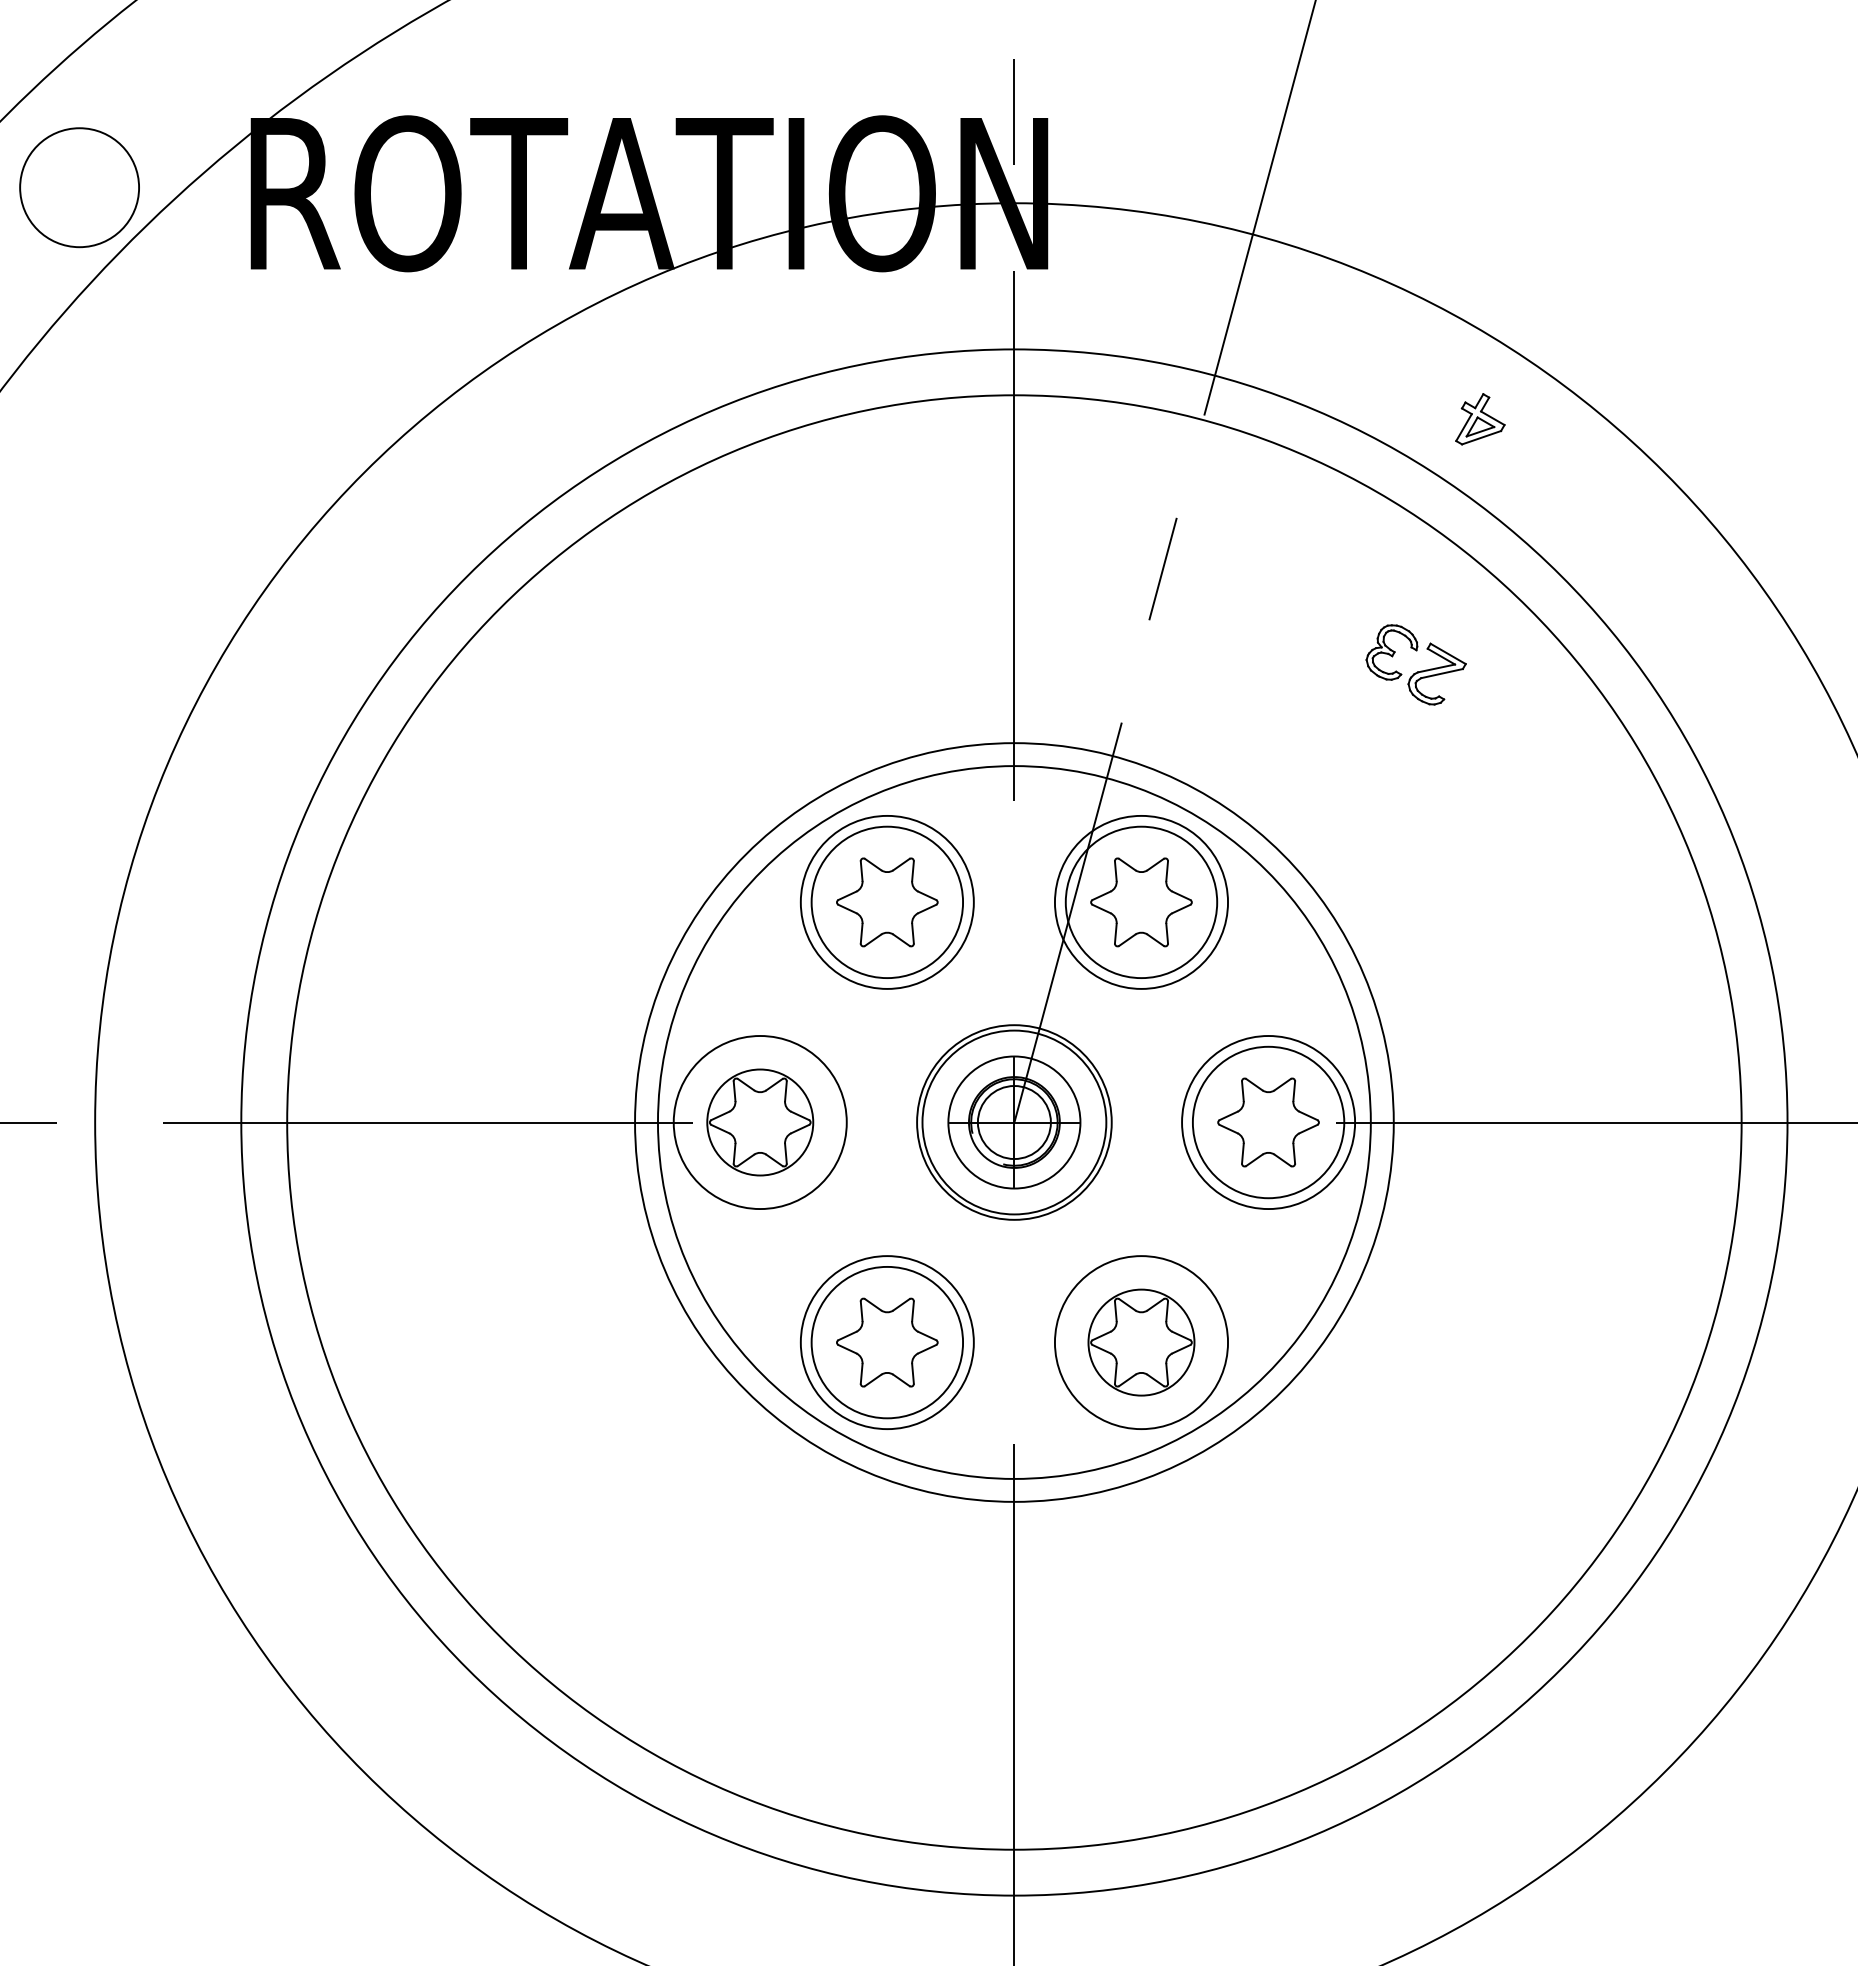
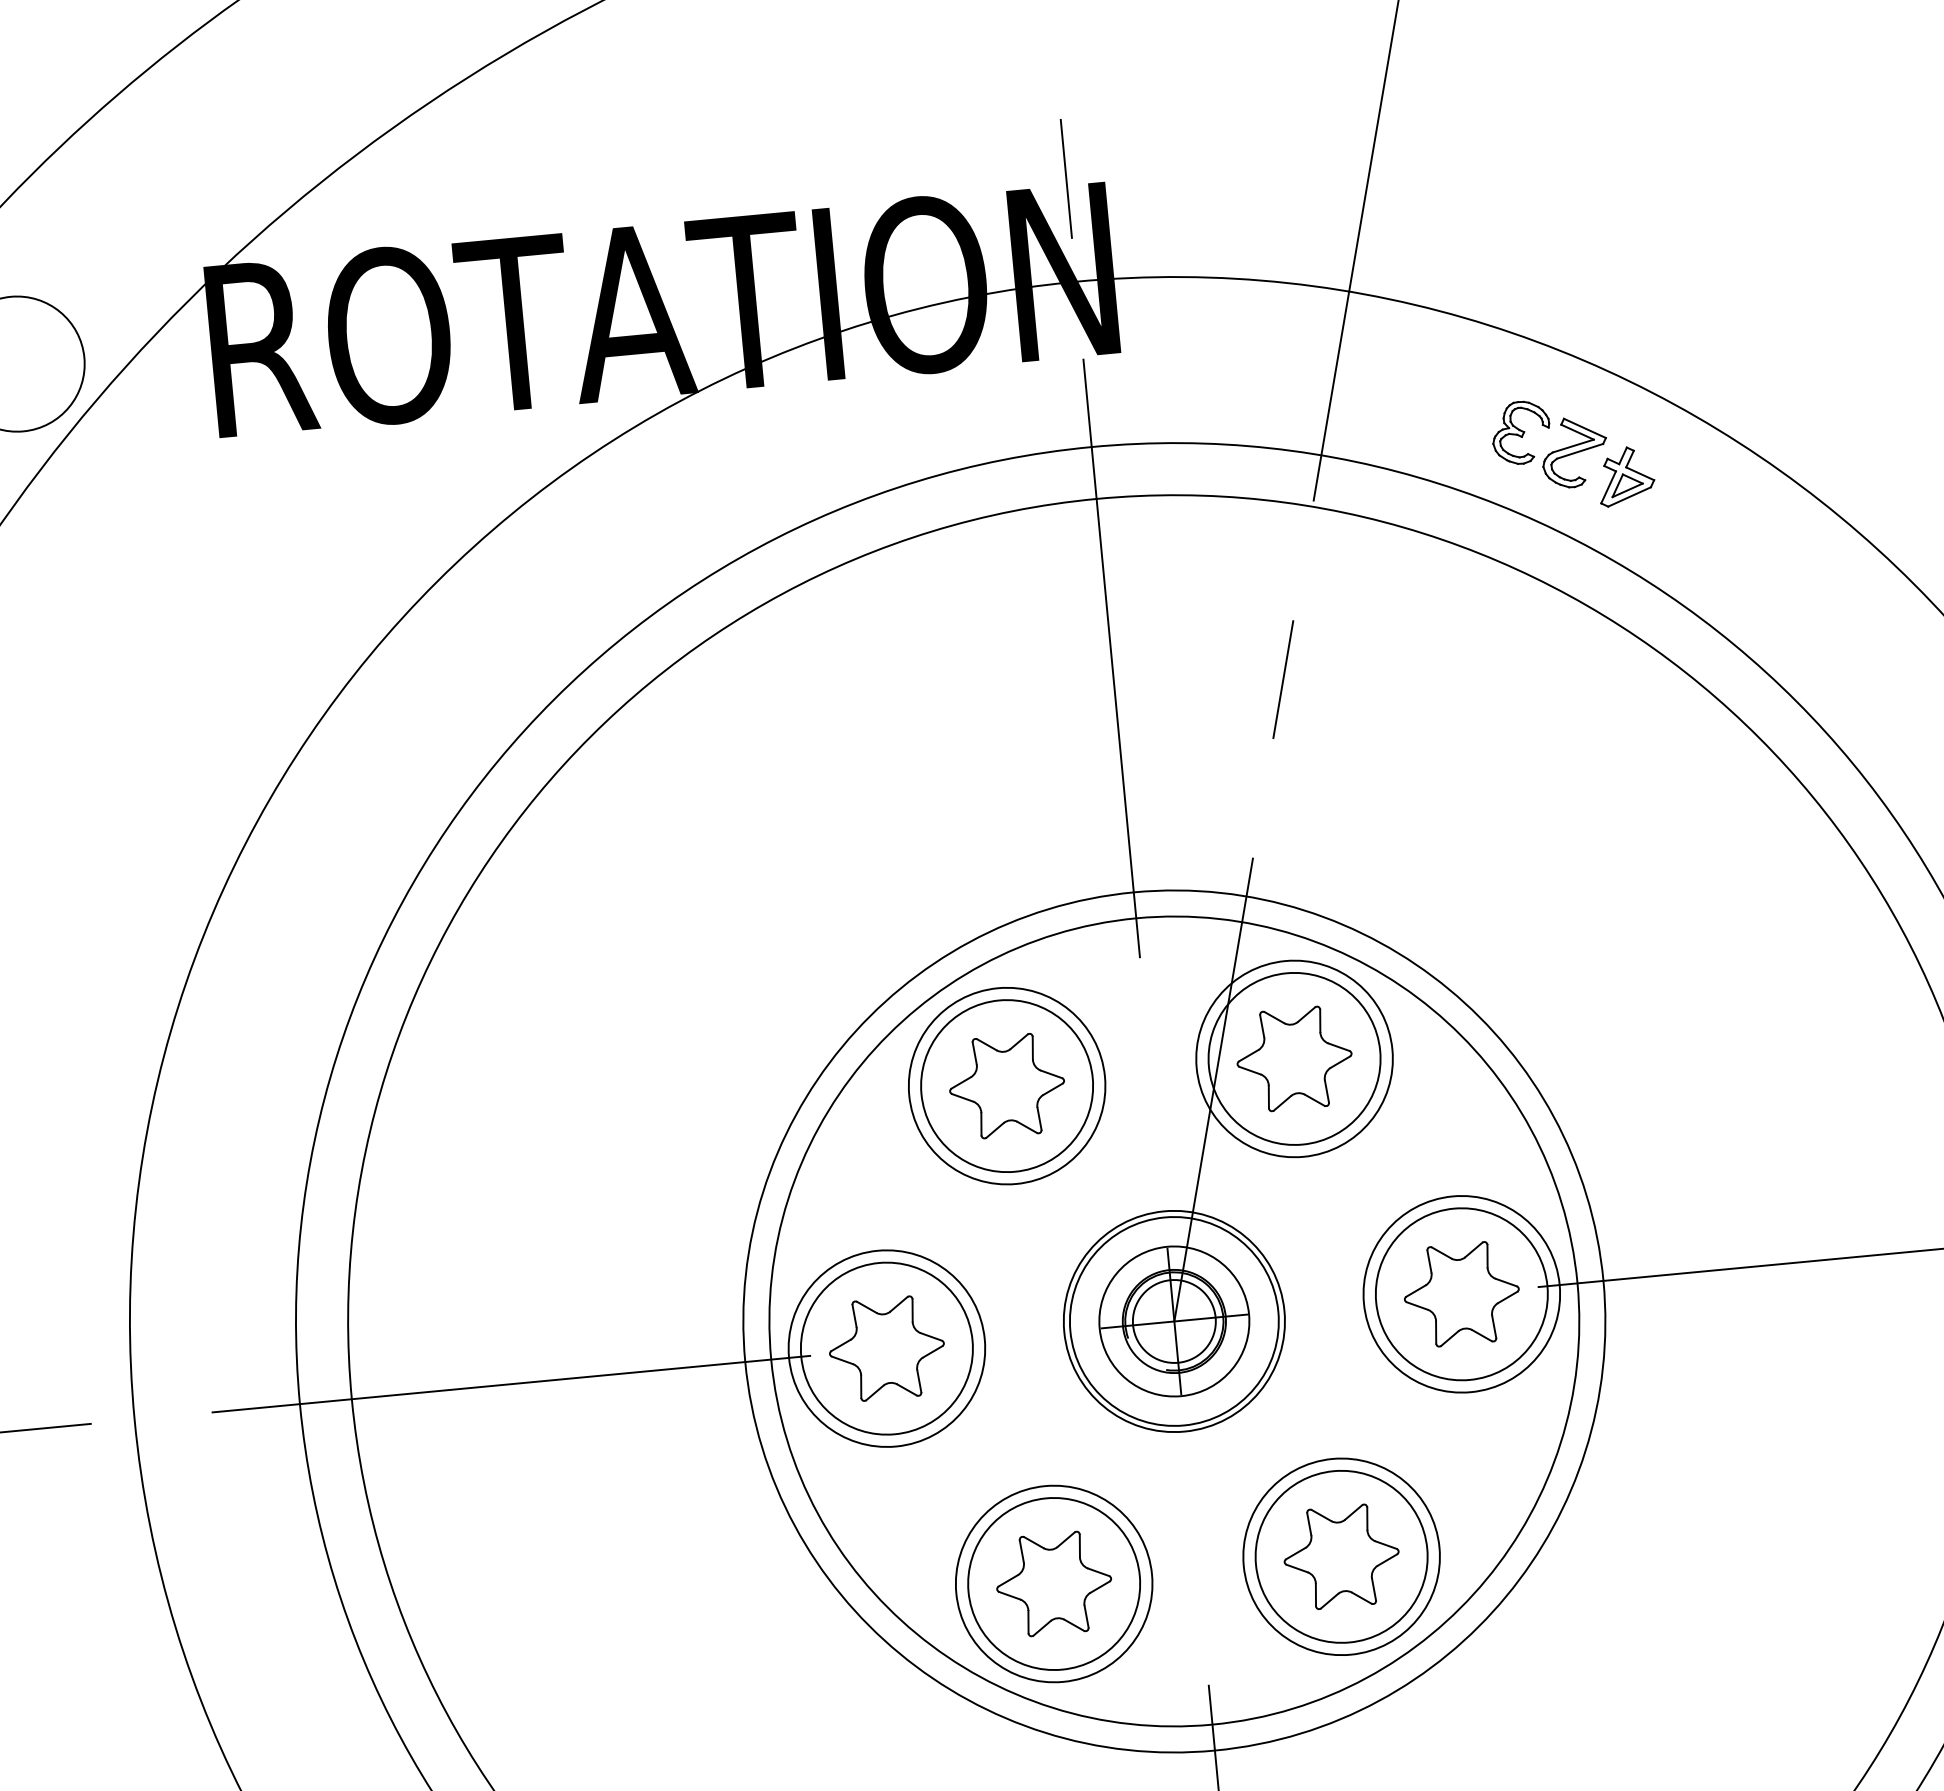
part: (1417, 671) -> (1552, 451), moved
circle: (759, 1122) -> (886, 1348), size x1.43
circle: (1141, 1342) -> (1341, 1556), size x1.43

